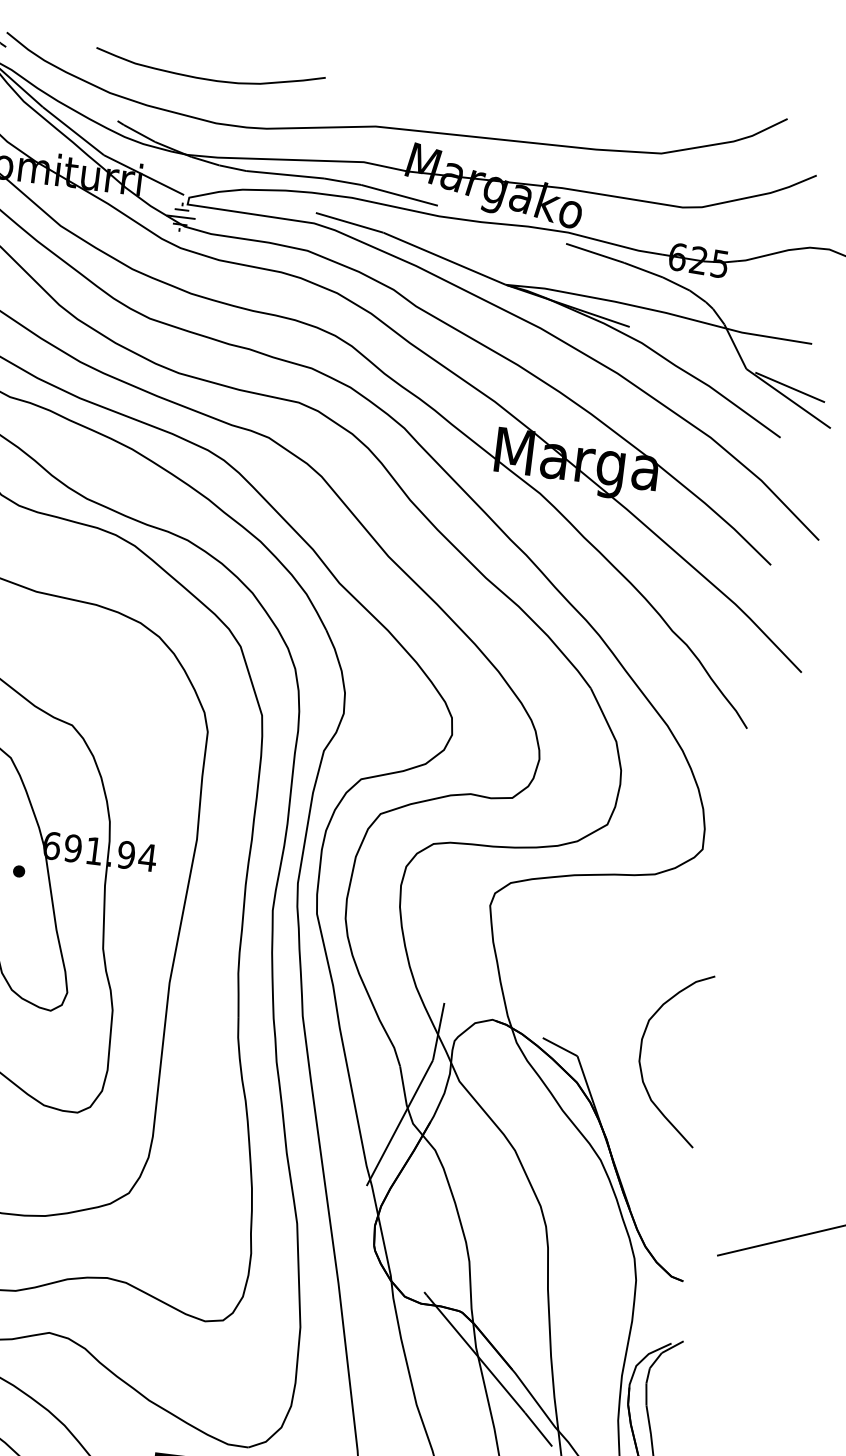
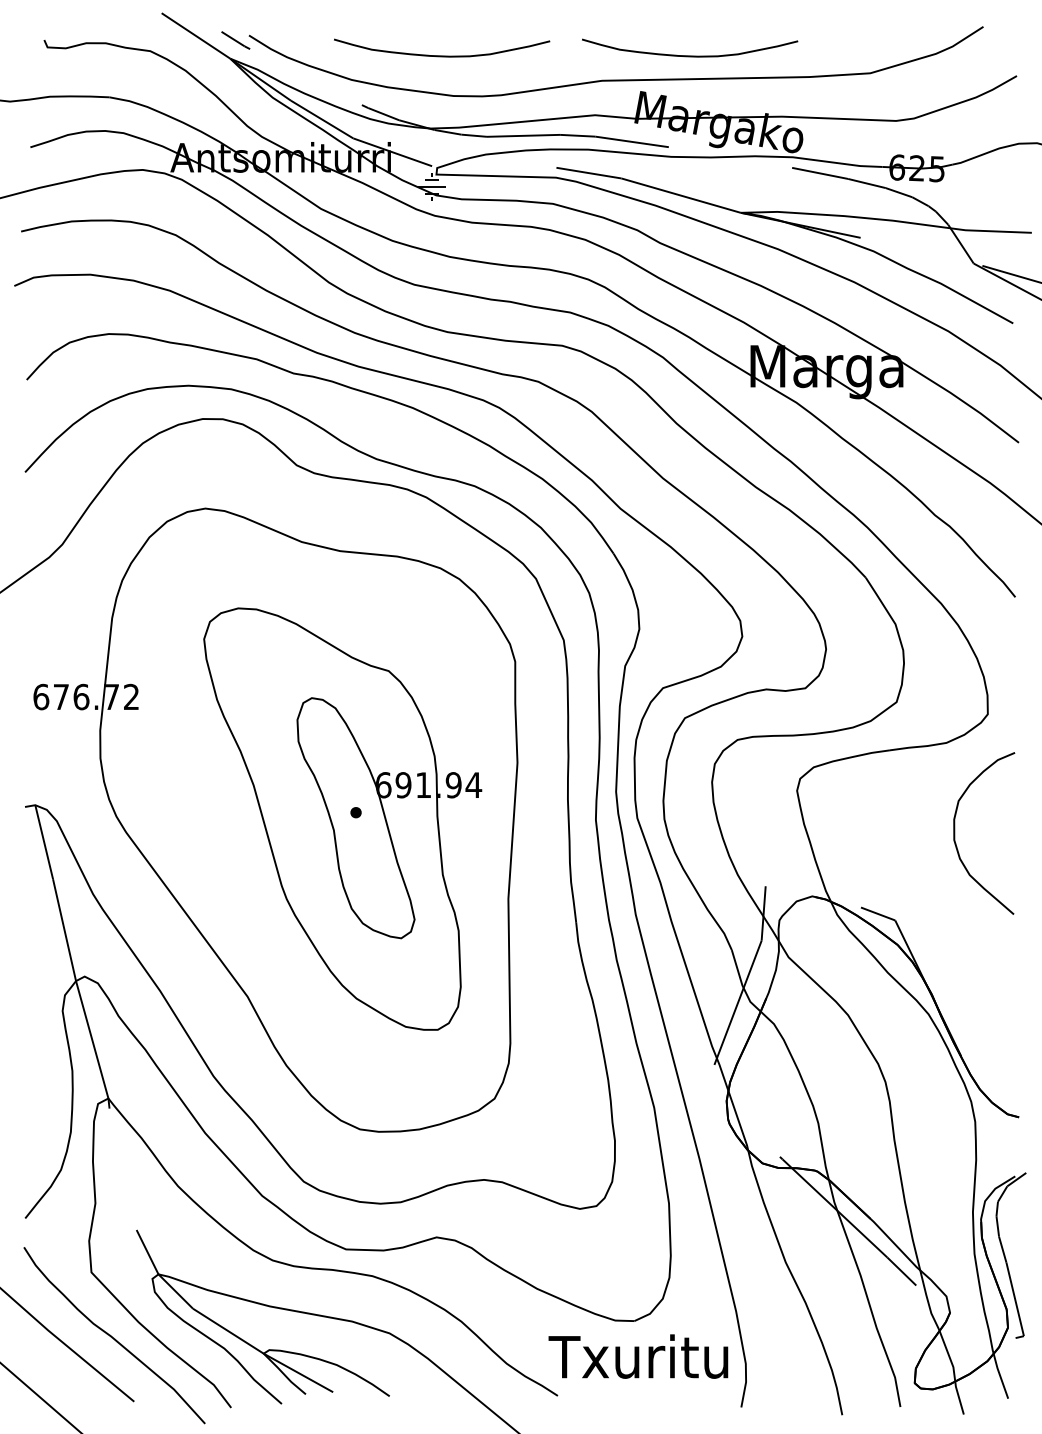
curve: (472, 111) -> (690, 55), added
curve: (641, 1054) -> (955, 833), moved

